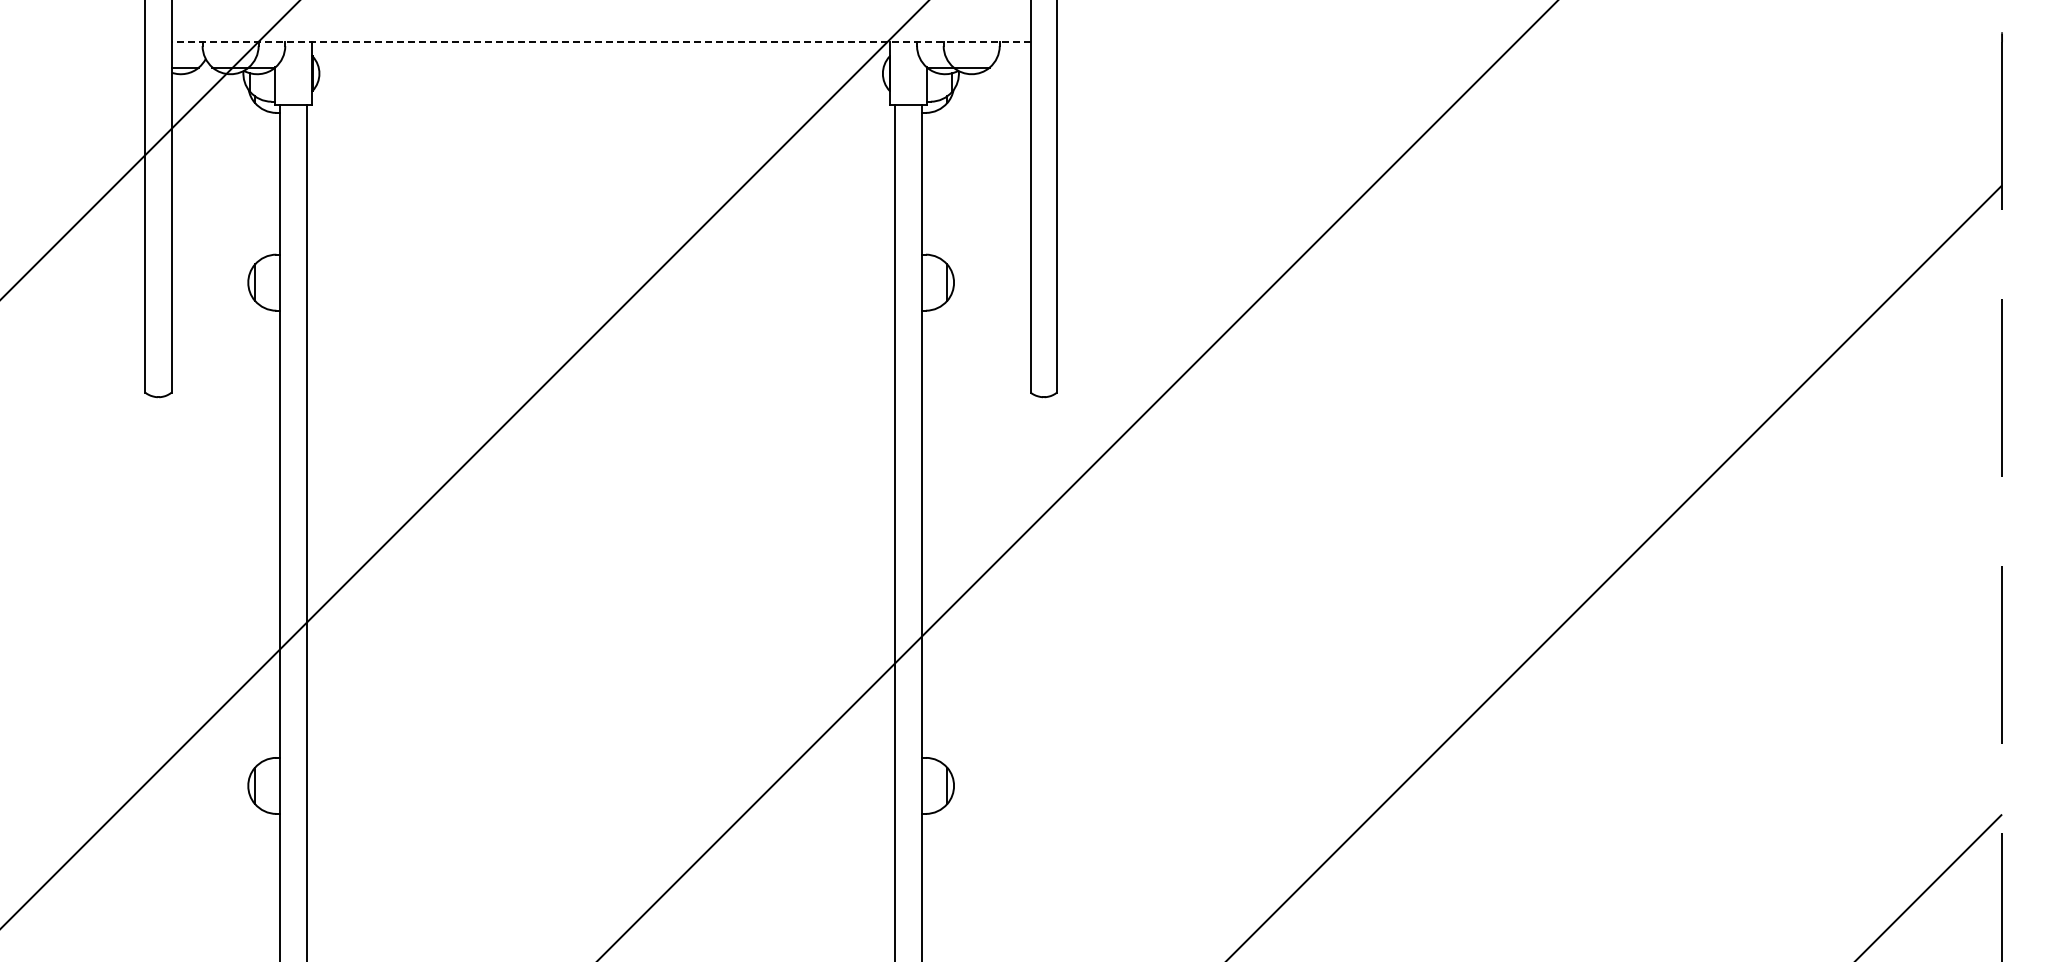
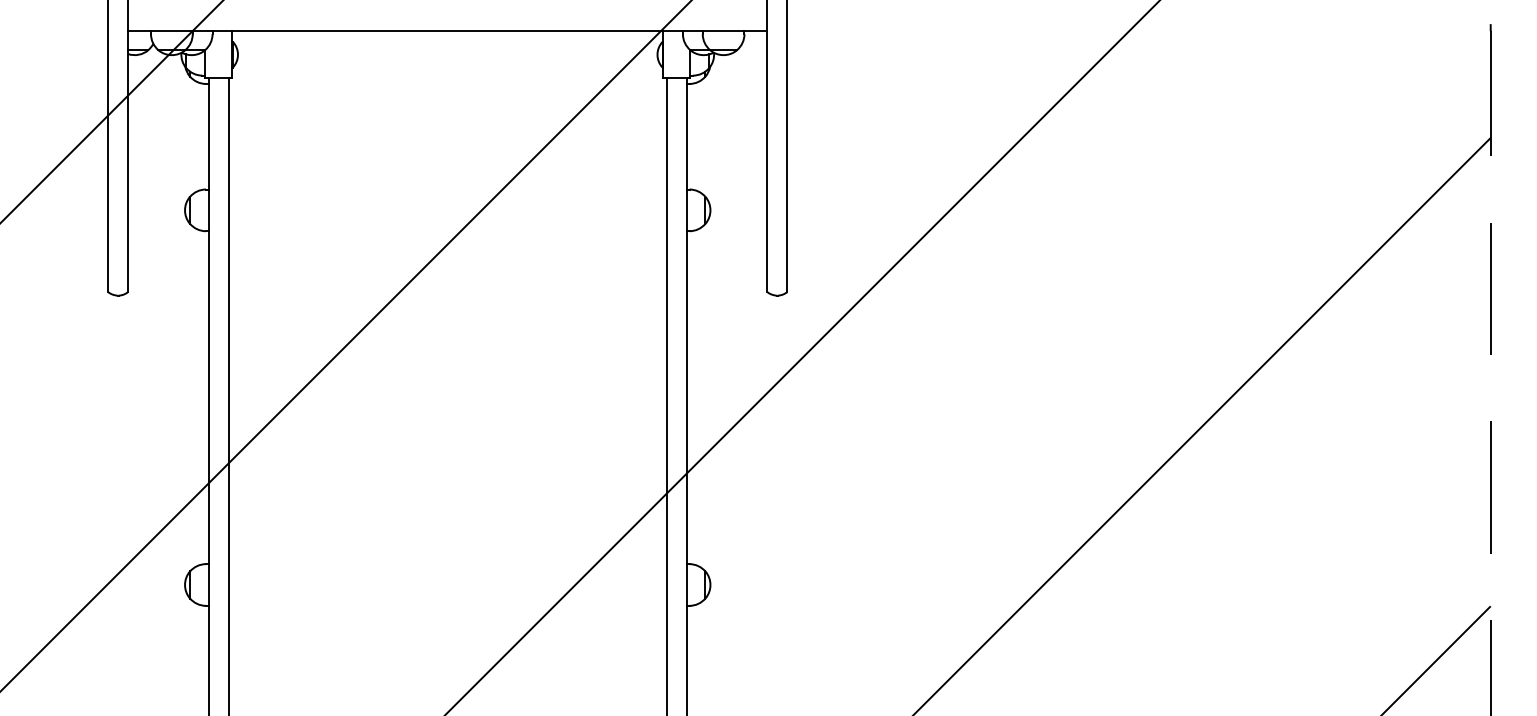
line: (600, 42) -> (447, 31), dashed -> solid

